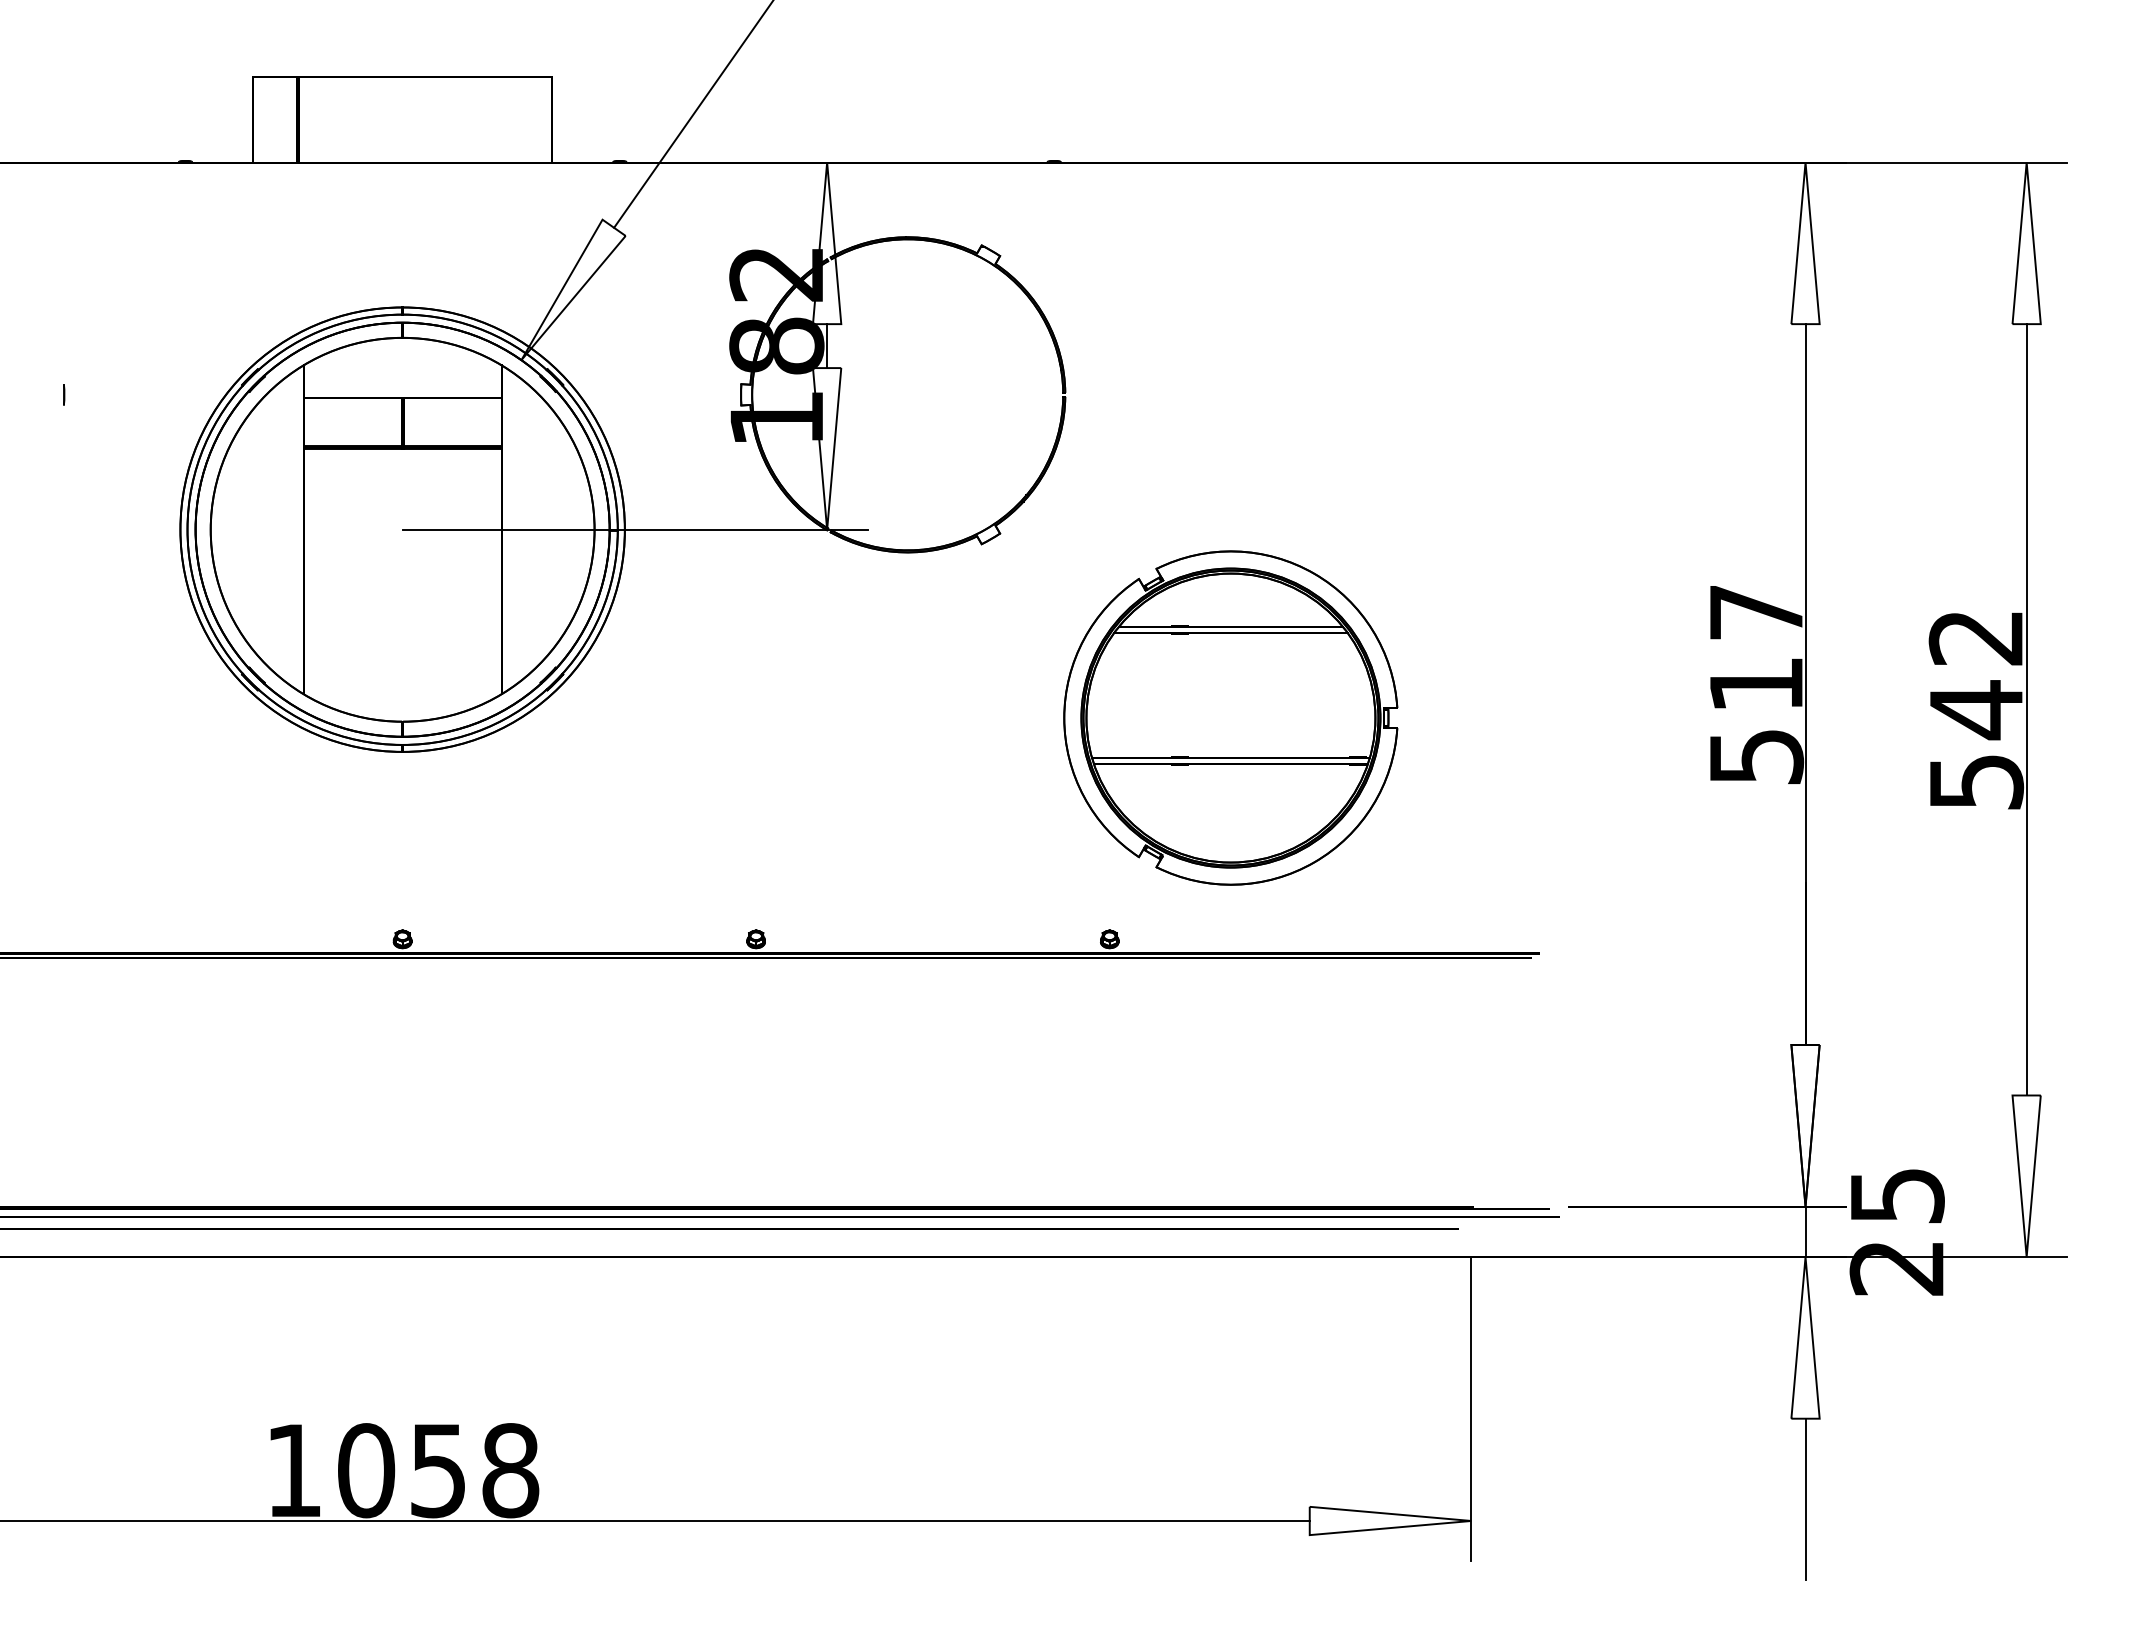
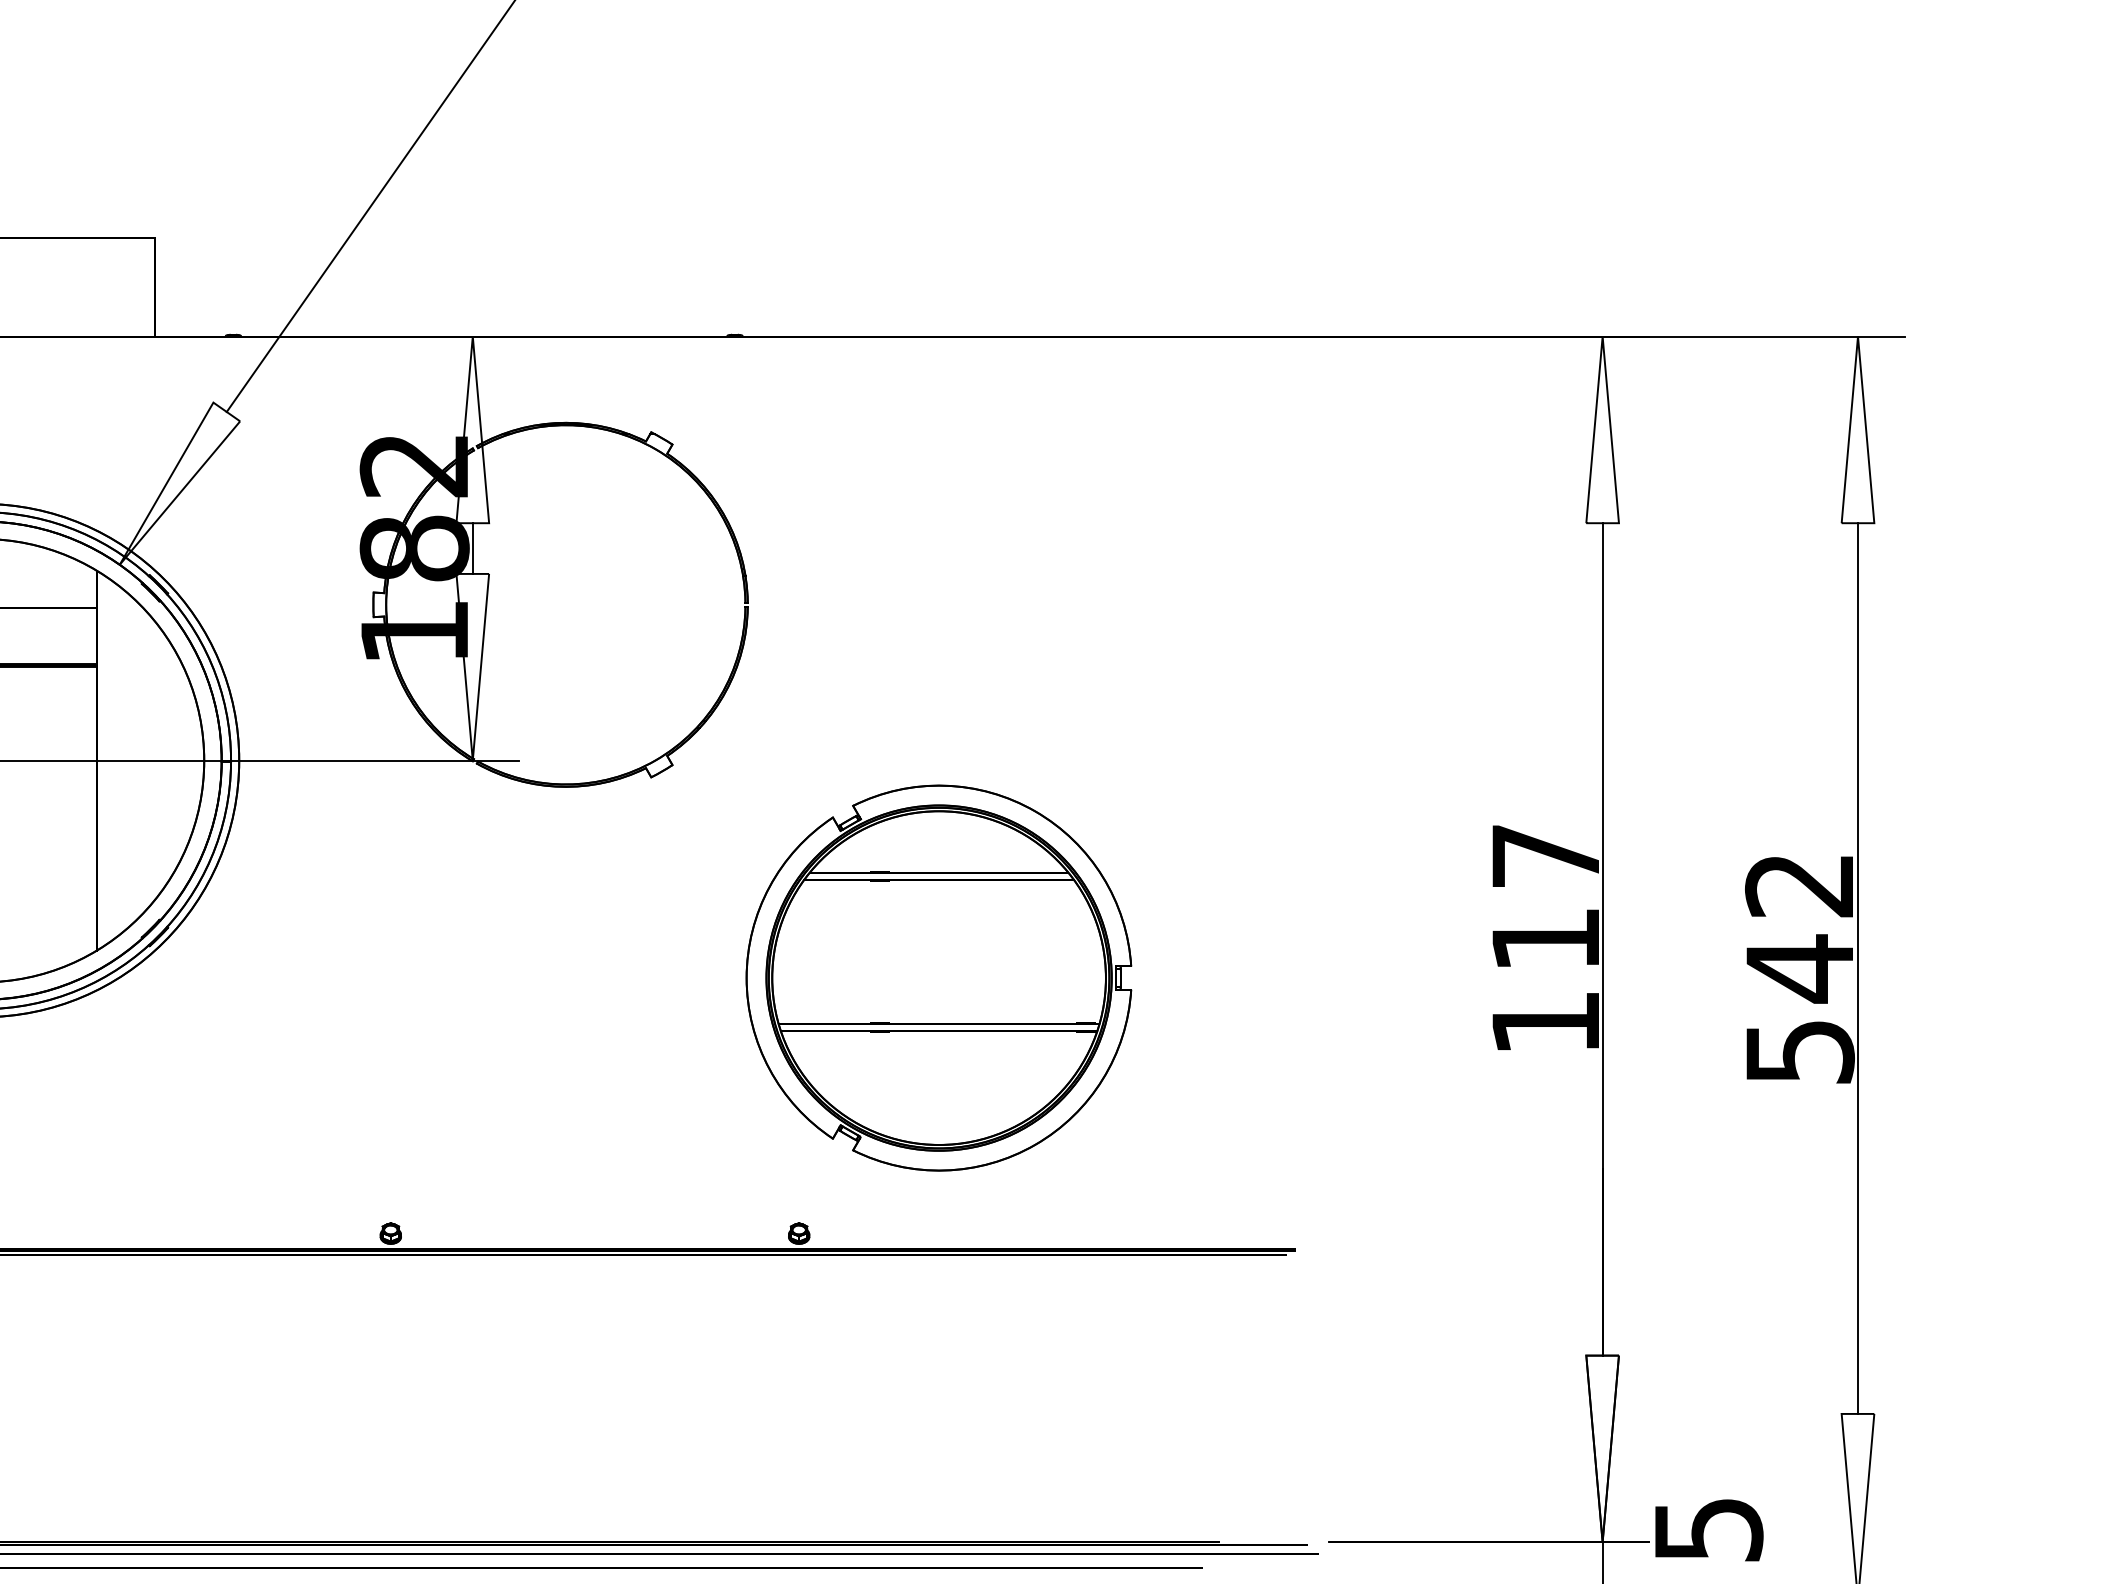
text: (1757, 756) -> (1547, 1022), 517 -> 117

